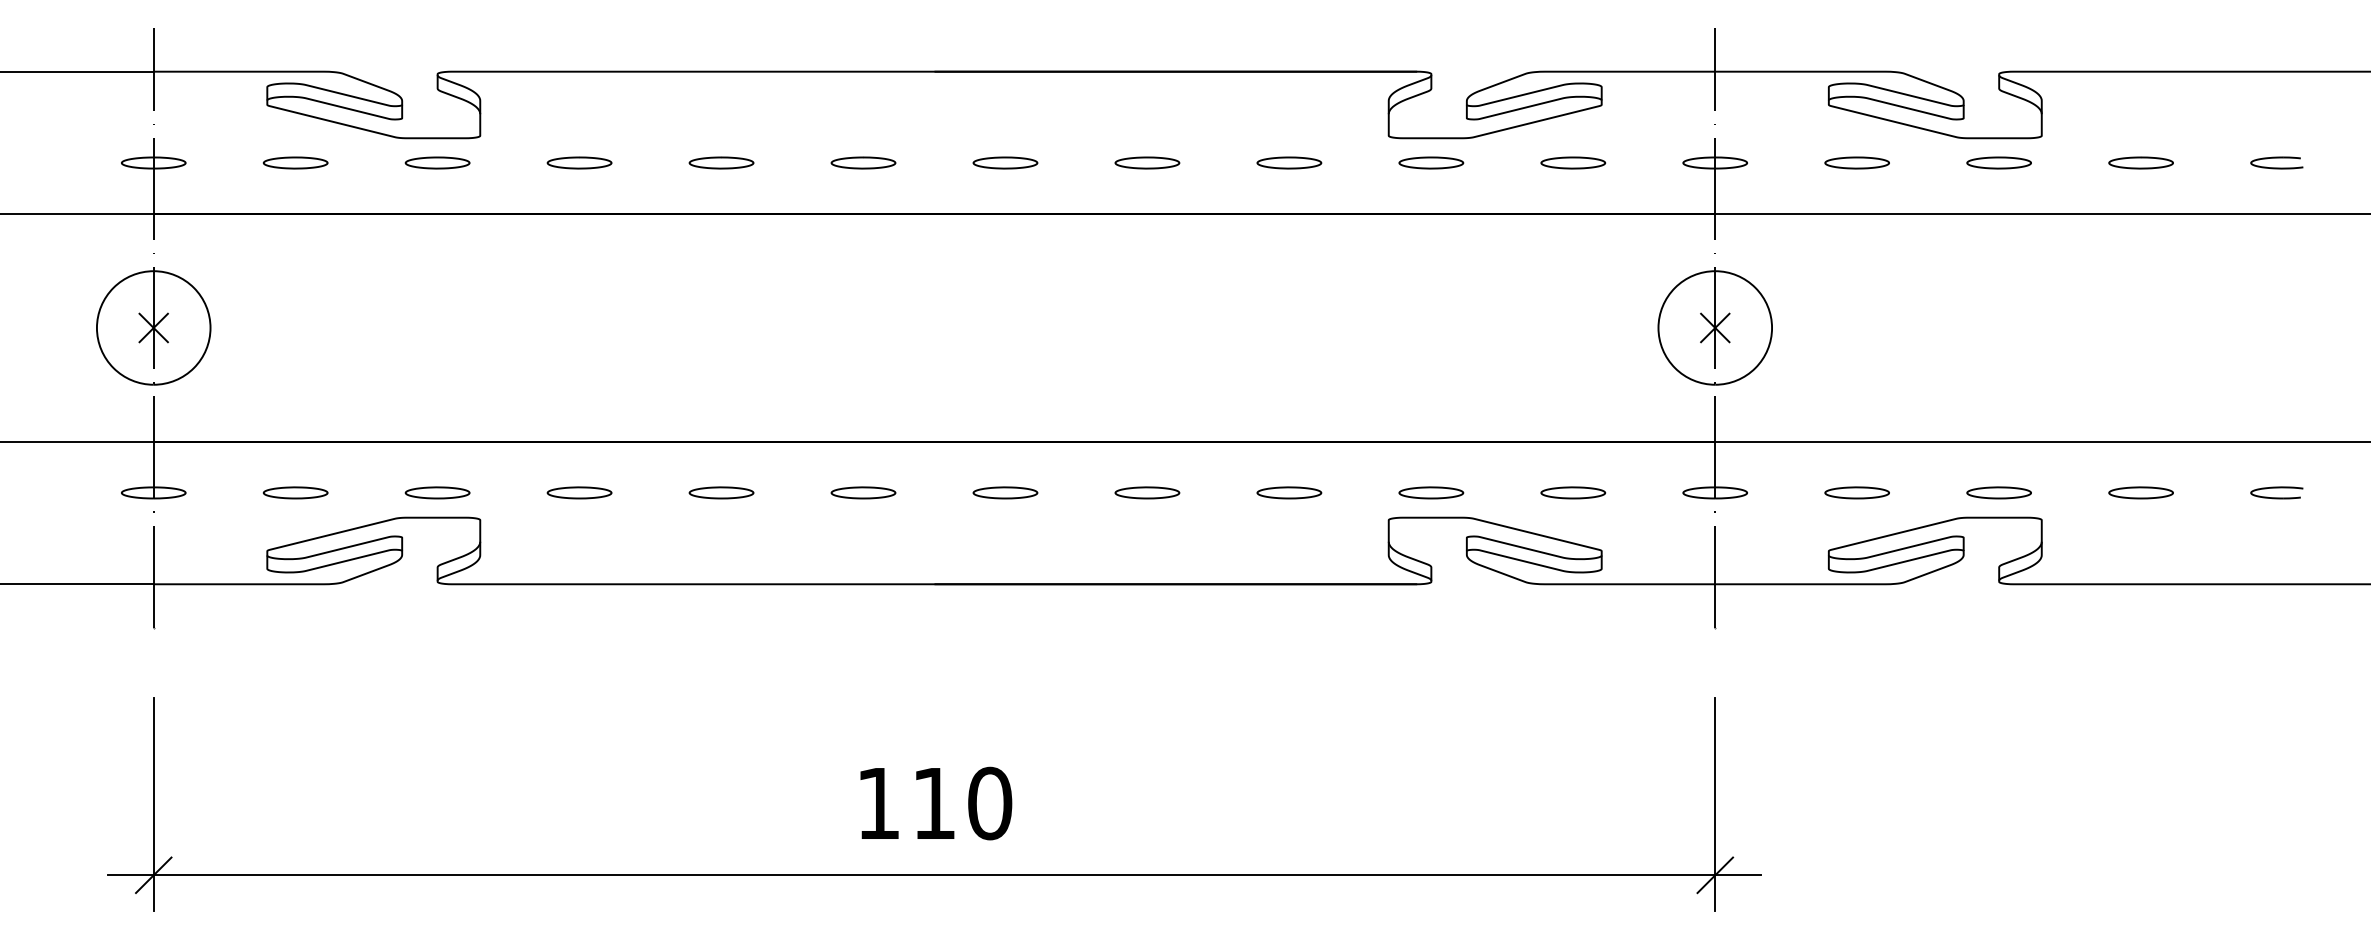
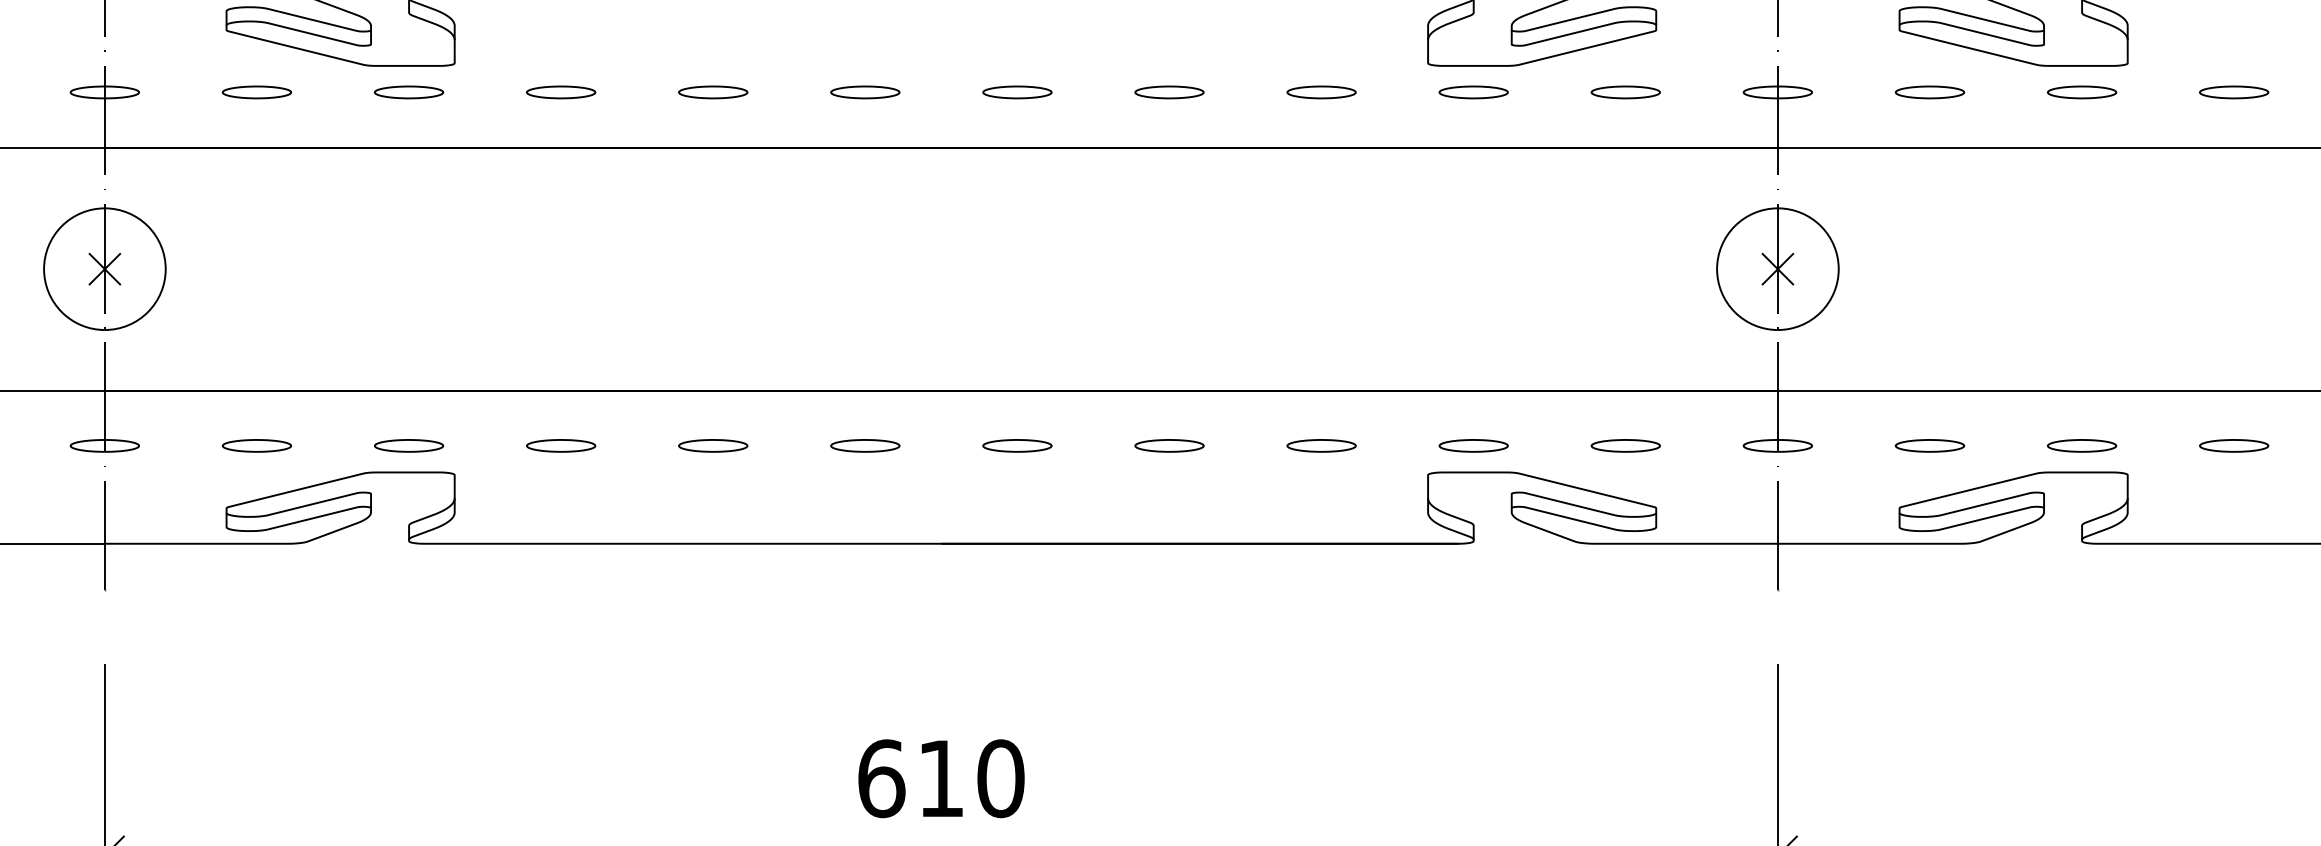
text: (879, 803) -> (882, 778), 110 -> 610

